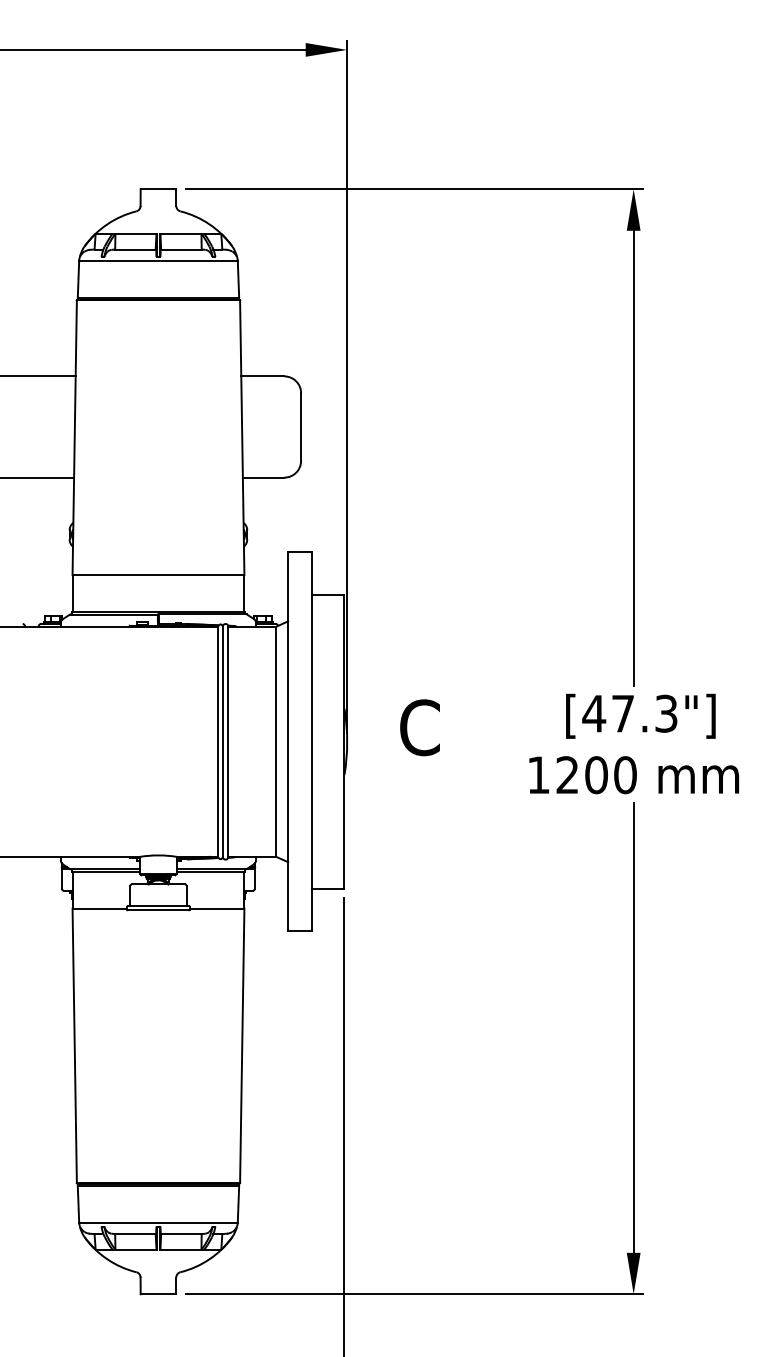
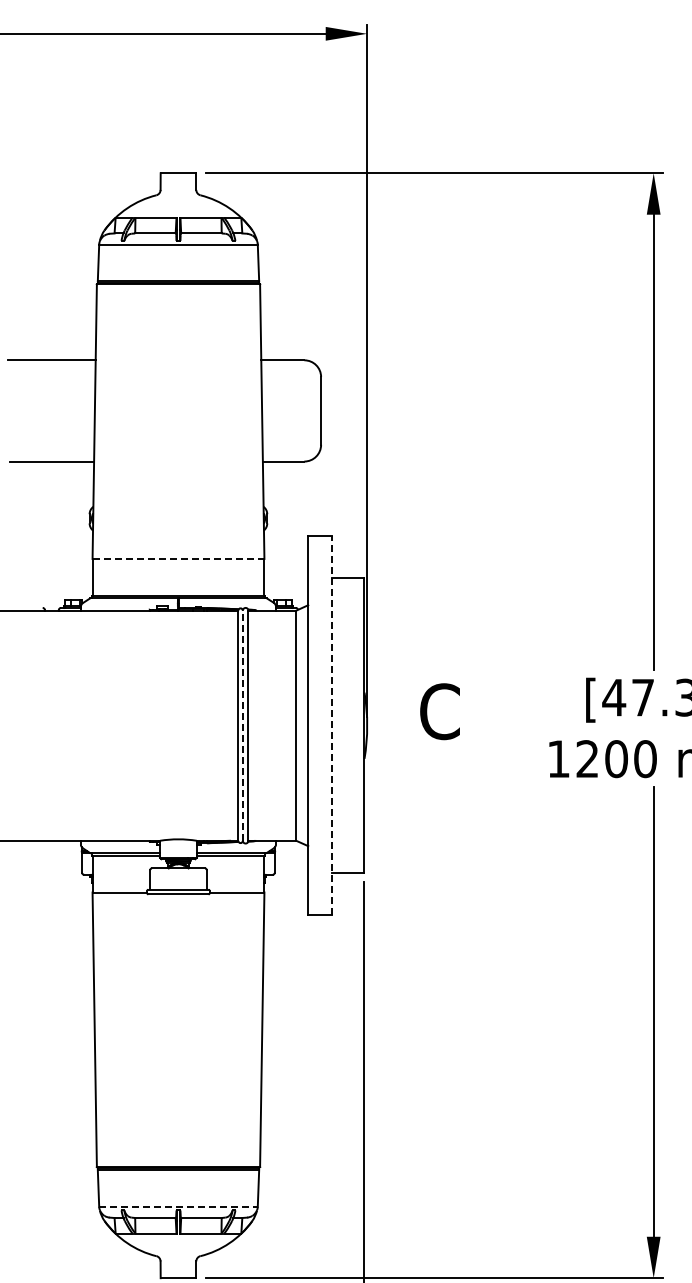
line: (158, 575) -> (178, 559), solid -> dashed
line: (222, 741) -> (242, 725), solid -> dashed
line: (312, 741) -> (332, 725), solid -> dashed
line: (158, 1222) -> (178, 1206), solid -> dashed

